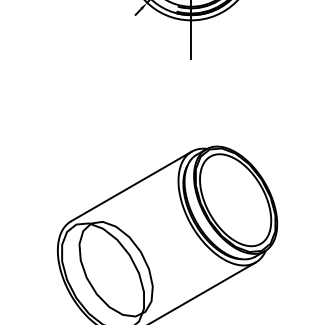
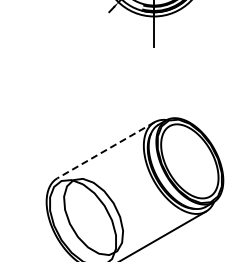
line: (130, 186) -> (105, 150), solid -> dashed

